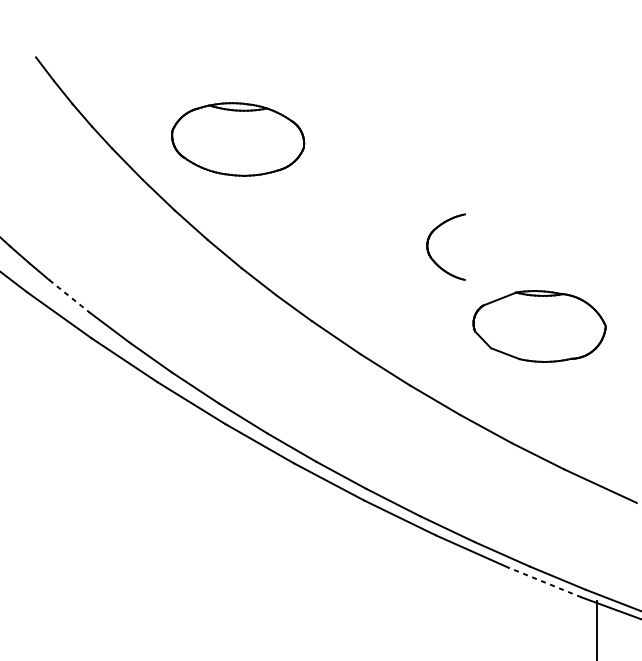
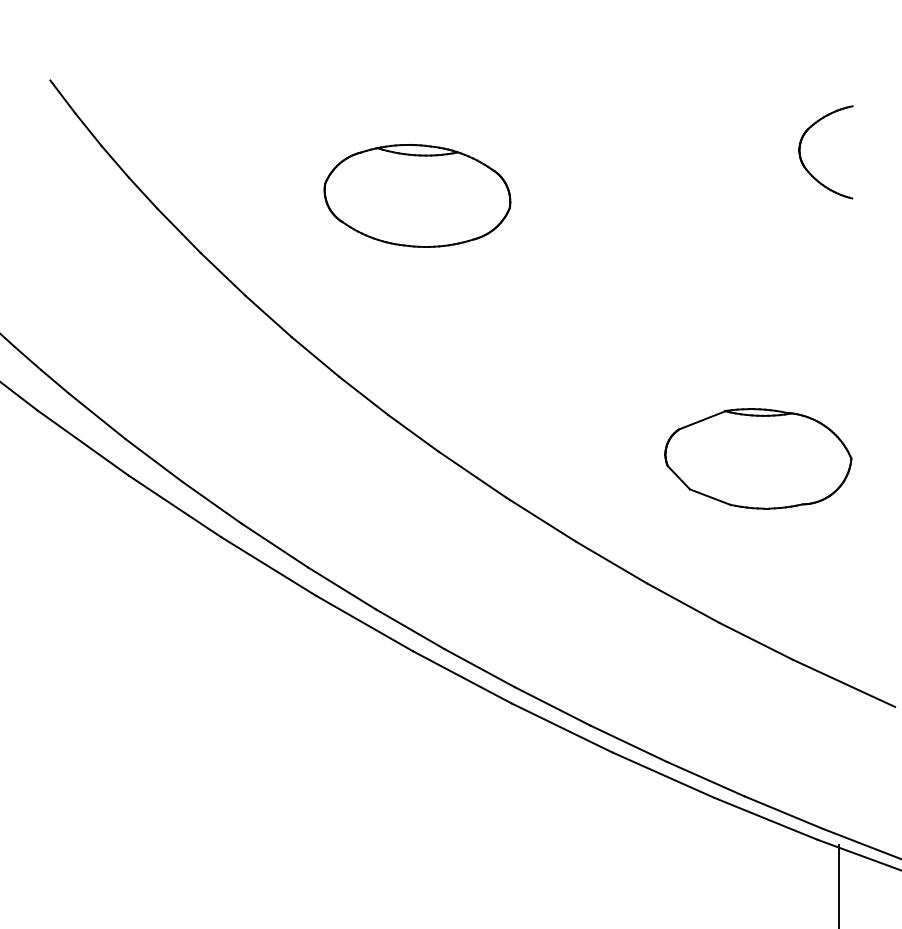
part: (238, 139) -> (417, 195), moved
part: (430, 254) -> (803, 162), moved
line: (69, 296) -> (97, 416), dashed -> solid
line: (544, 582) -> (765, 818), dashed -> solid

